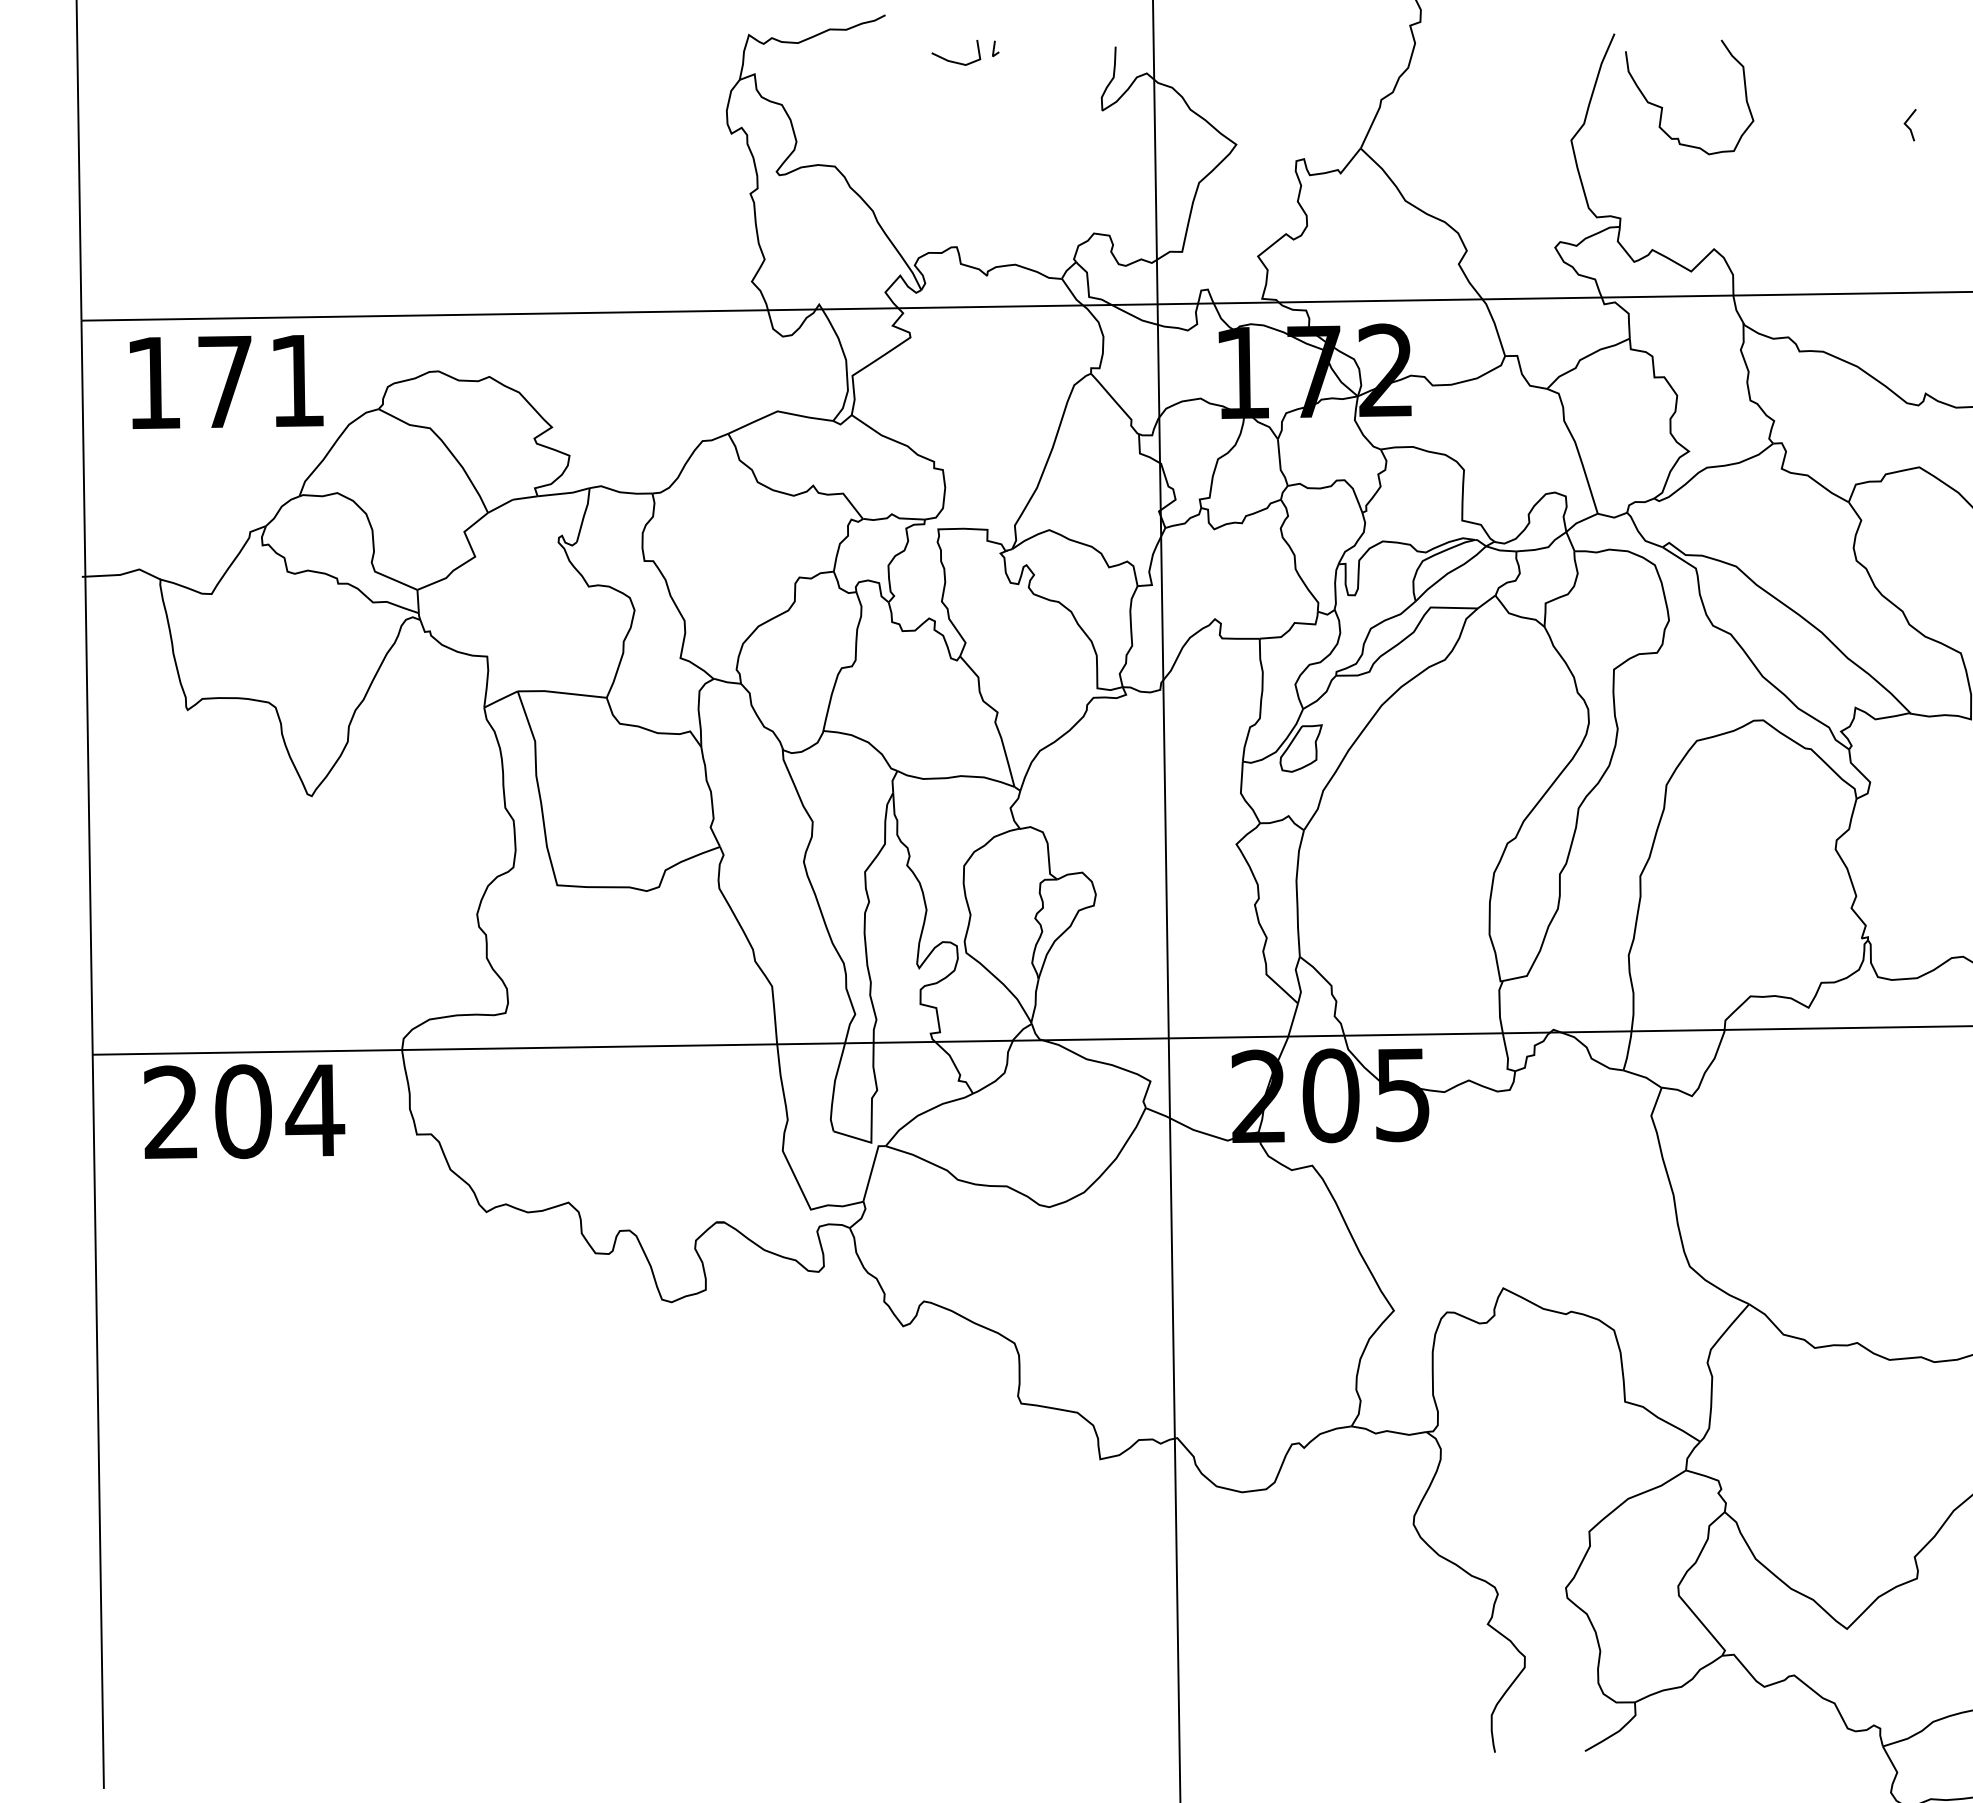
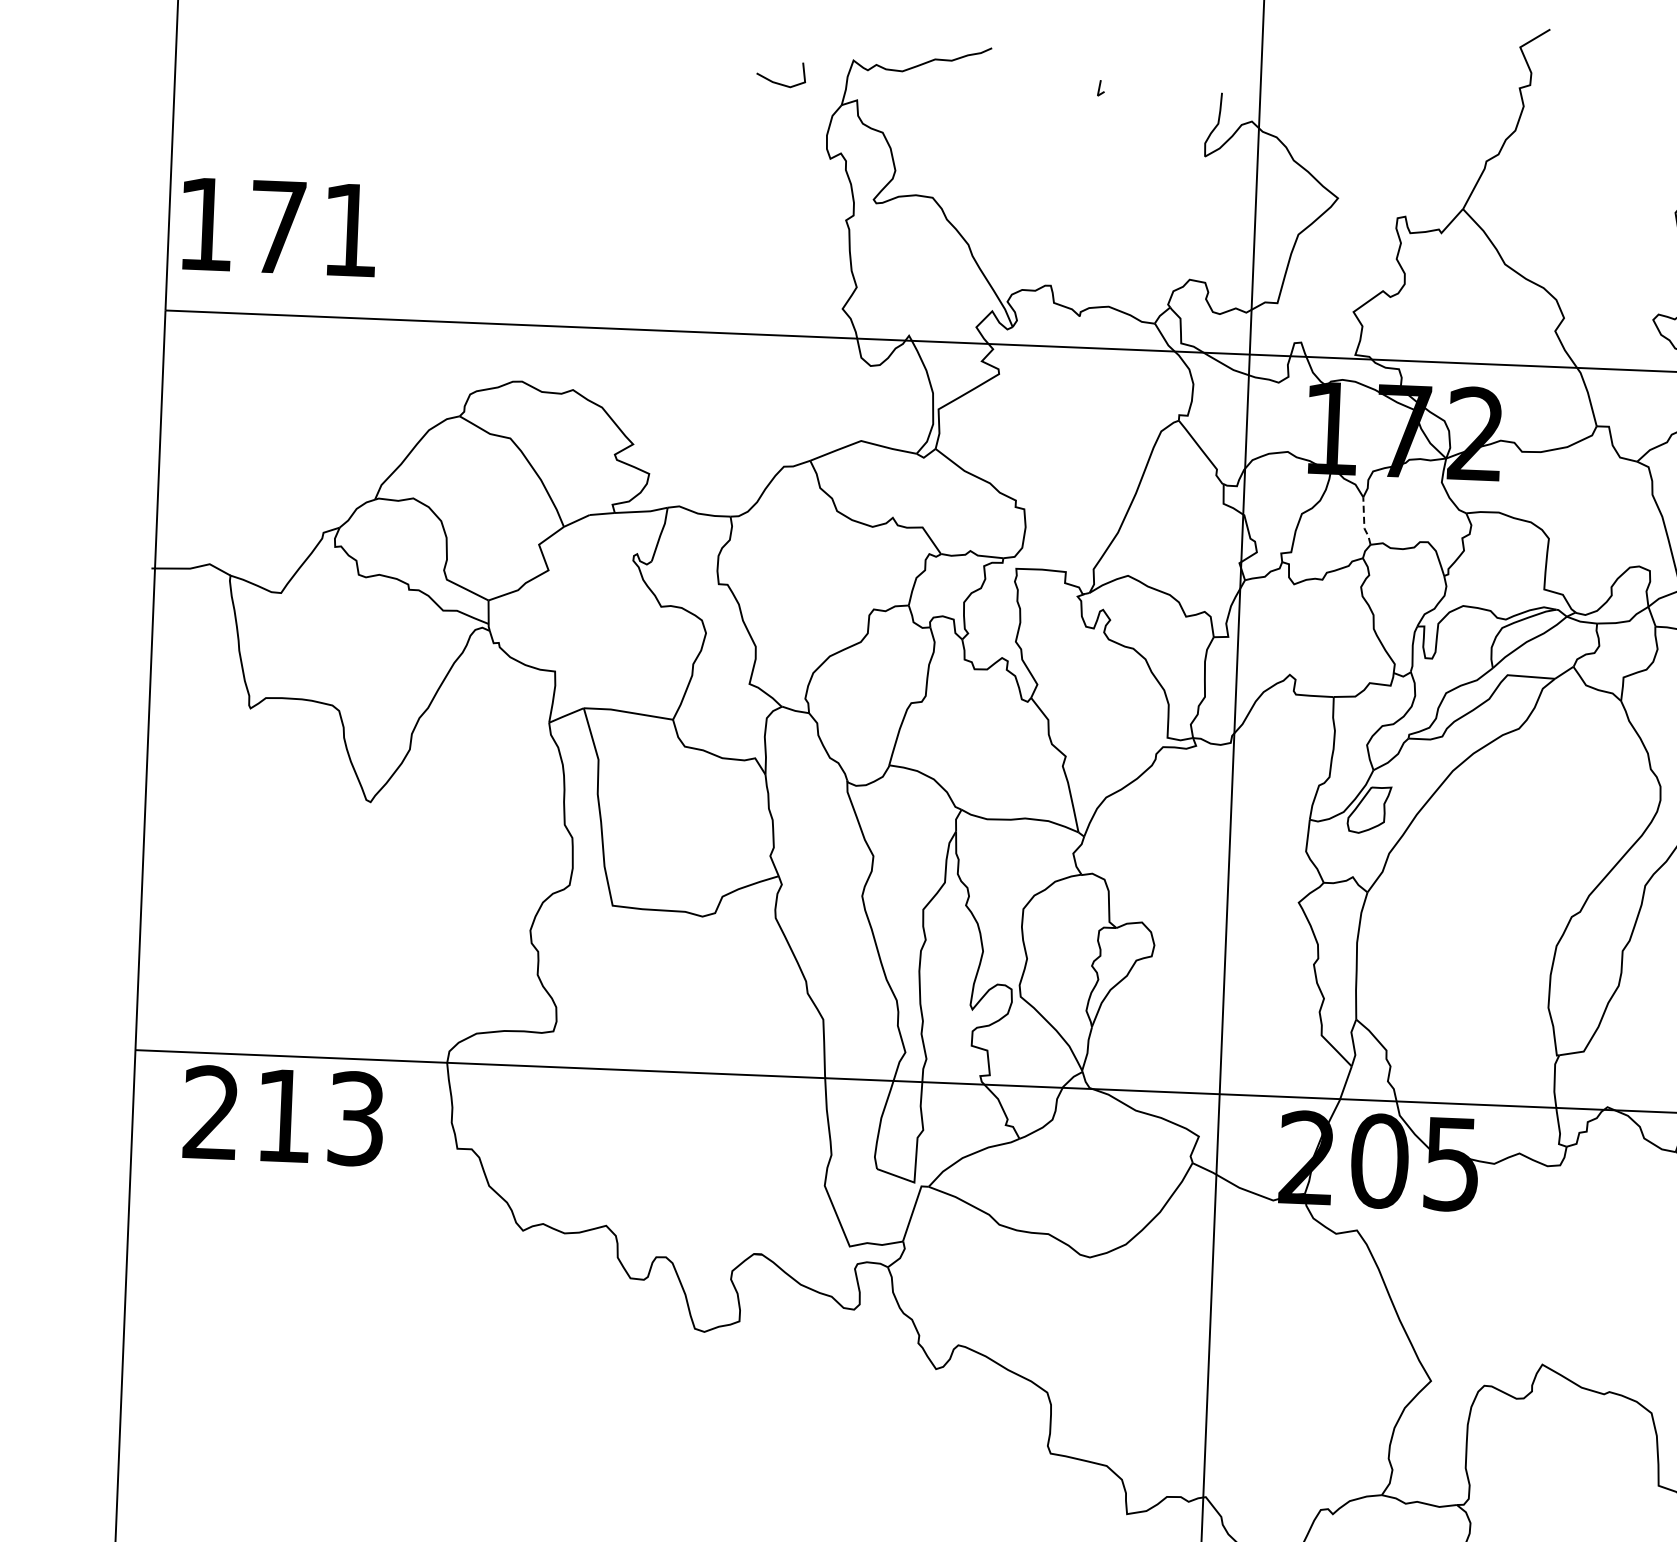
line: (956, 61) -> (781, 83), moved
text: (226, 381) -> (279, 226), moved
line: (1280, 464) -> (1364, 522), solid -> dashed
text: (280, 1111) -> (321, 1117), 204 -> 213

